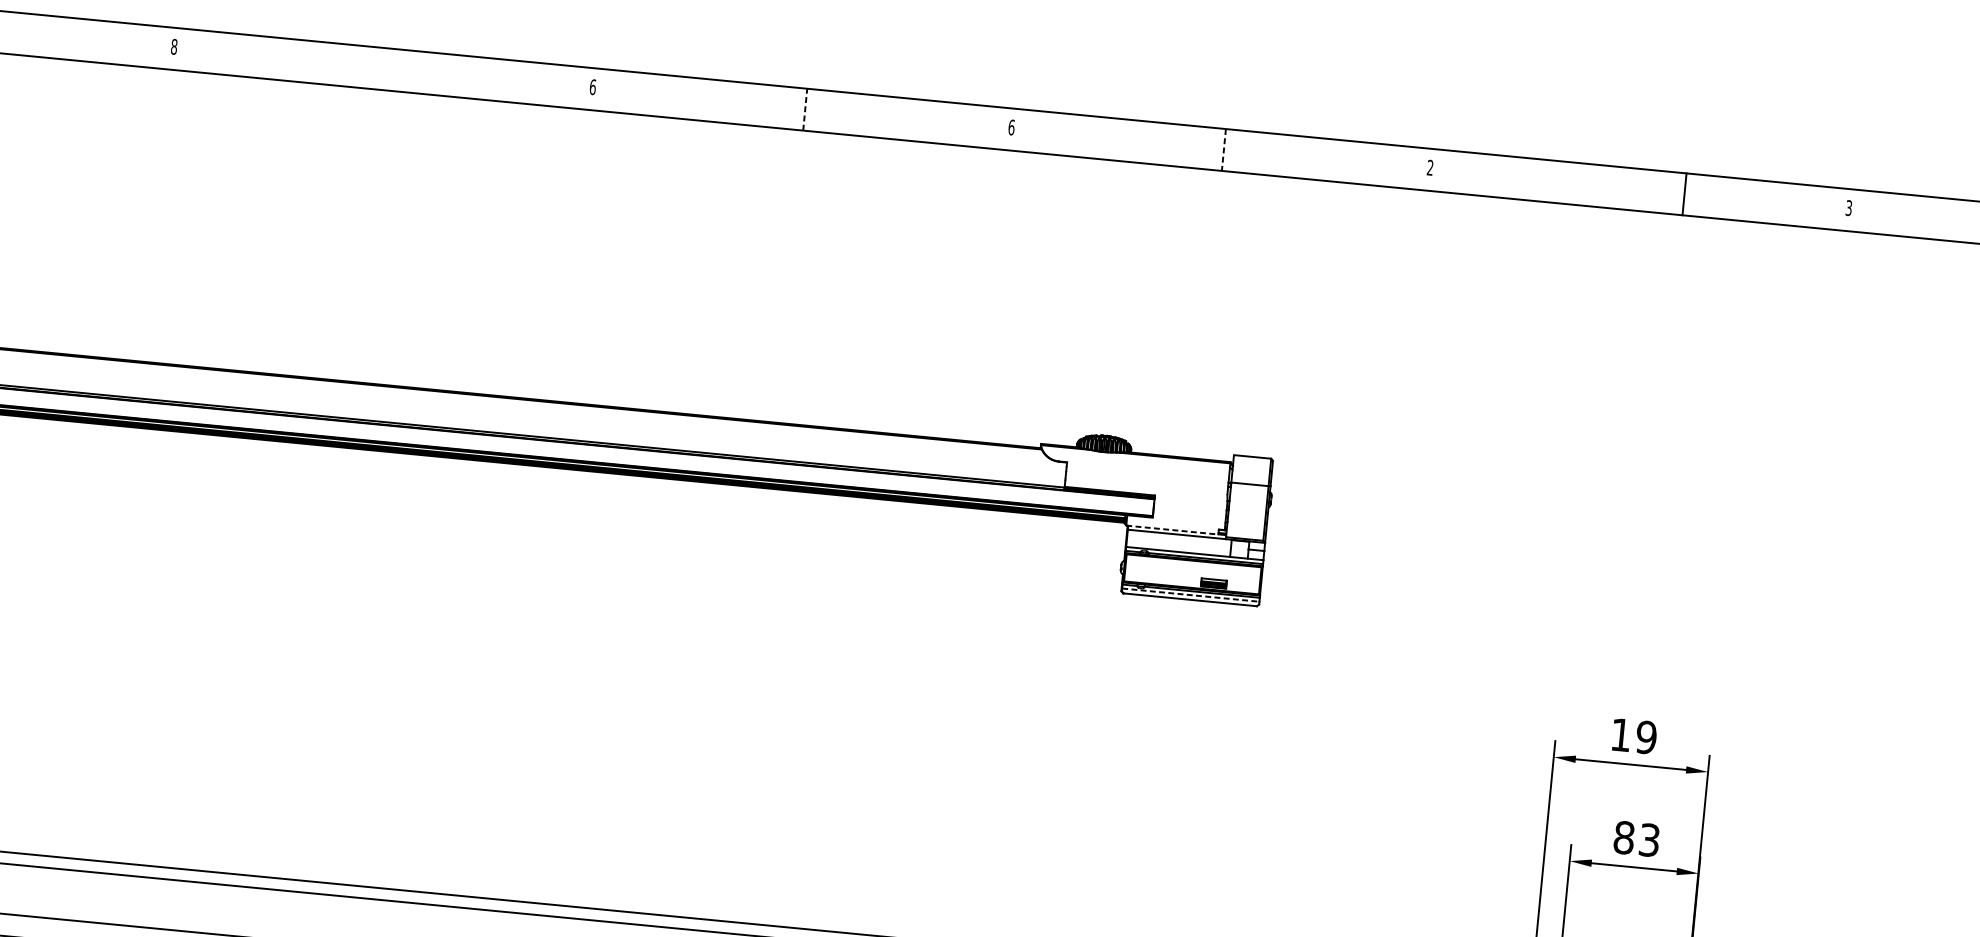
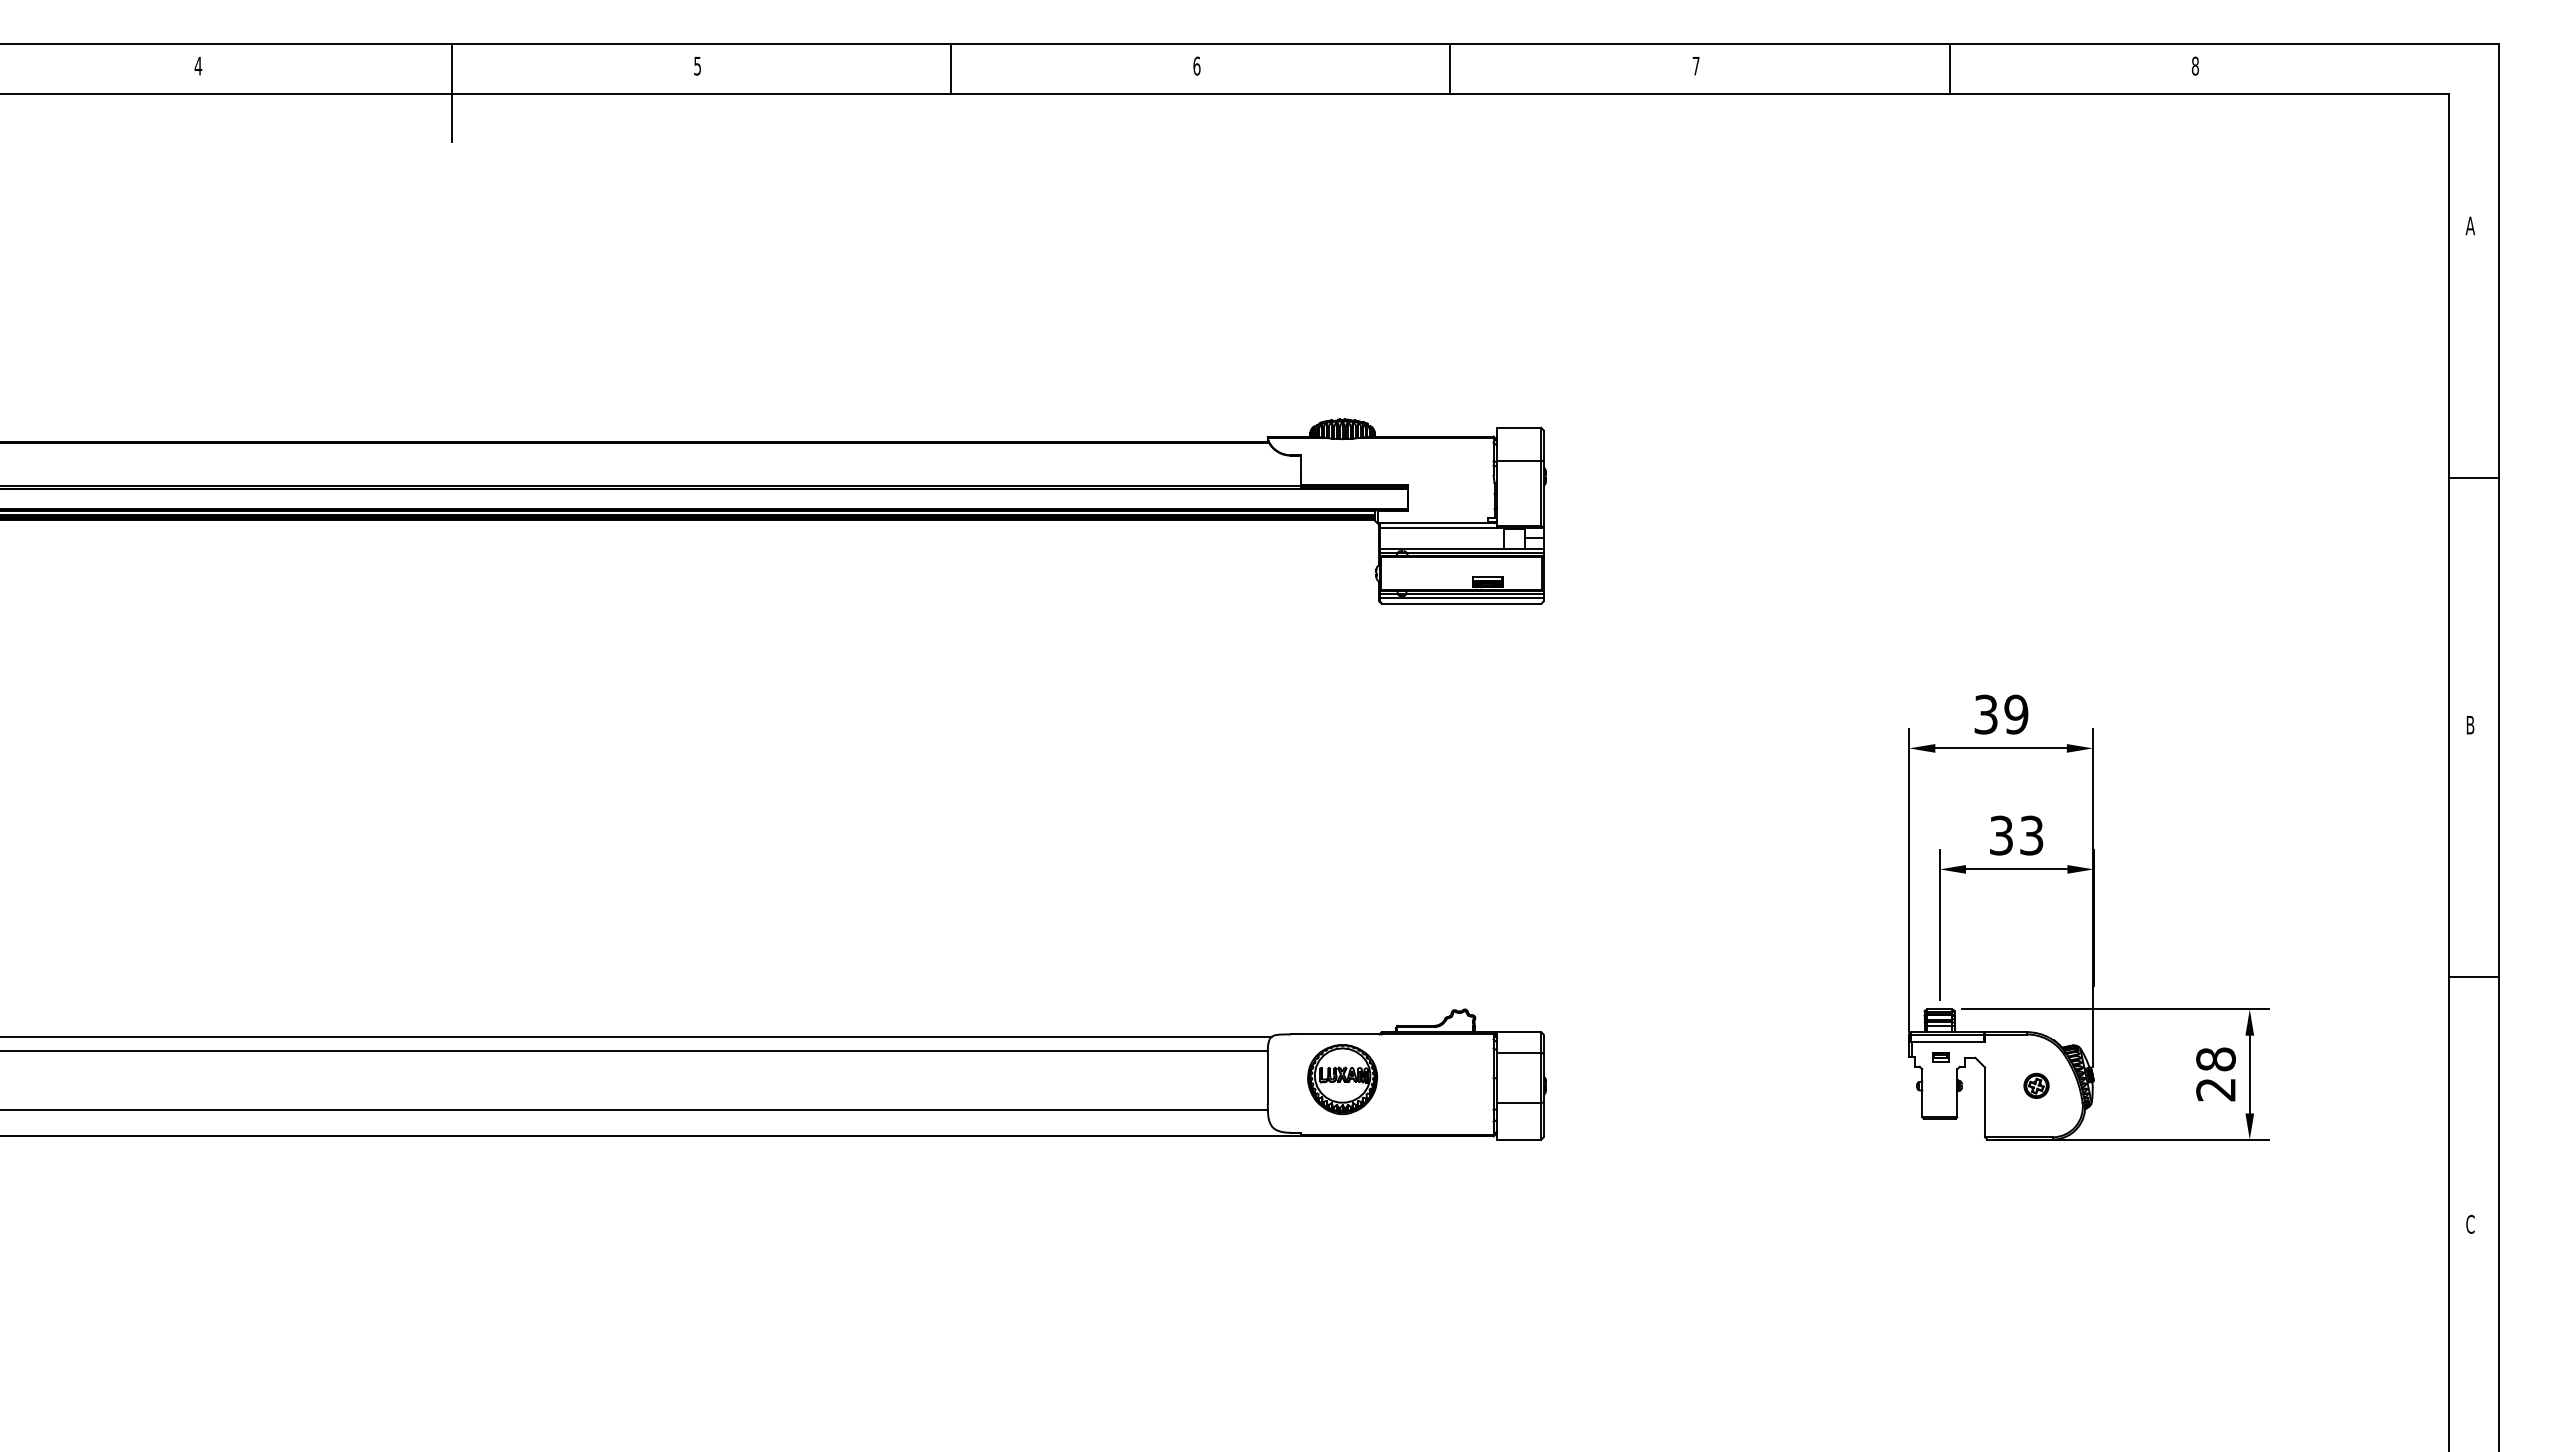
text: (174, 46) -> (198, 65), 8 -> 4
text: (592, 86) -> (697, 65), 6 -> 5
line: (384, 89) -> (451, 92), added
line: (805, 109) -> (951, 68), dashed -> solid
line: (1224, 149) -> (1450, 68), dashed -> solid
text: (1429, 167) -> (1695, 65), 2 -> 7
line: (1684, 194) -> (1949, 68), moved
text: (1848, 207) -> (2194, 65), 3 -> 8
line: (1172, 530) -> (1432, 523), dashed -> solid
line: (1190, 595) -> (1461, 598), dashed -> solid
text: (1620, 734) -> (1985, 714), 19 -> 39
text: (1624, 837) -> (2001, 835), 83 -> 33

